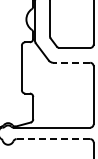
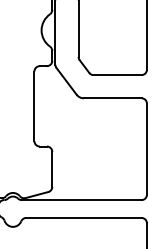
line: (71, 62) -> (112, 97), dashed -> solid
line: (53, 139) -> (84, 218), dashed -> solid

